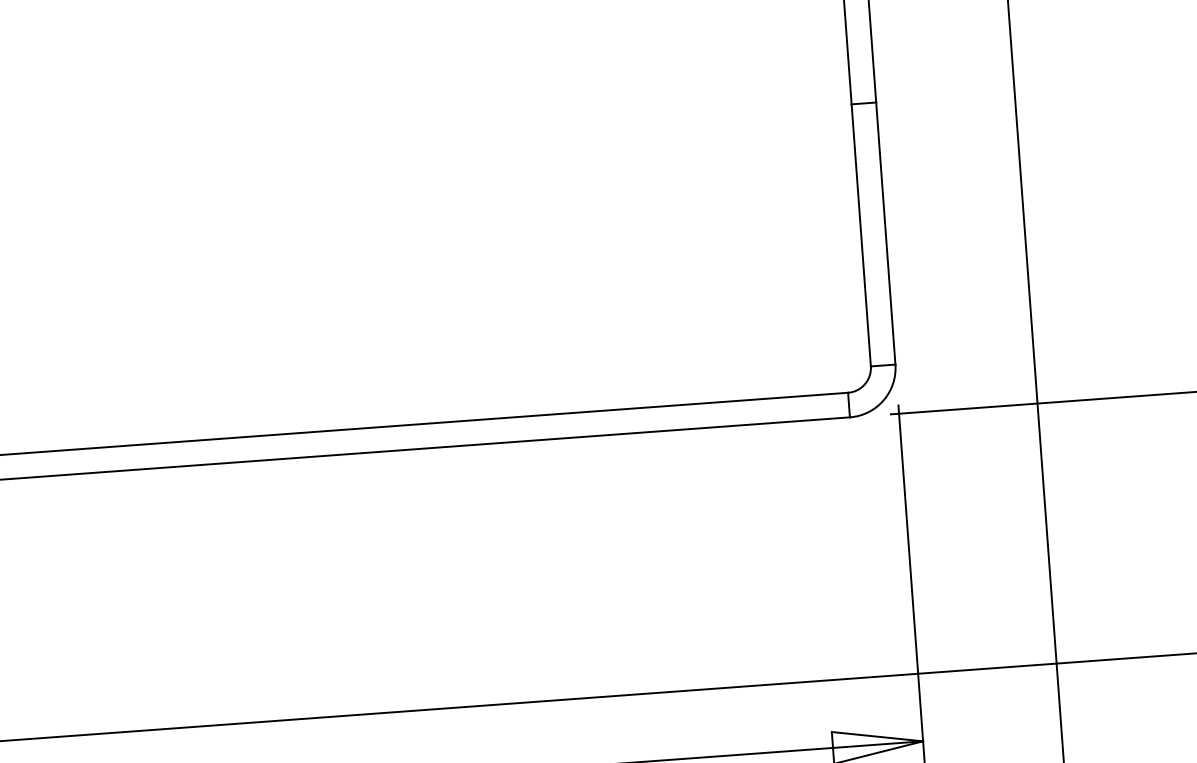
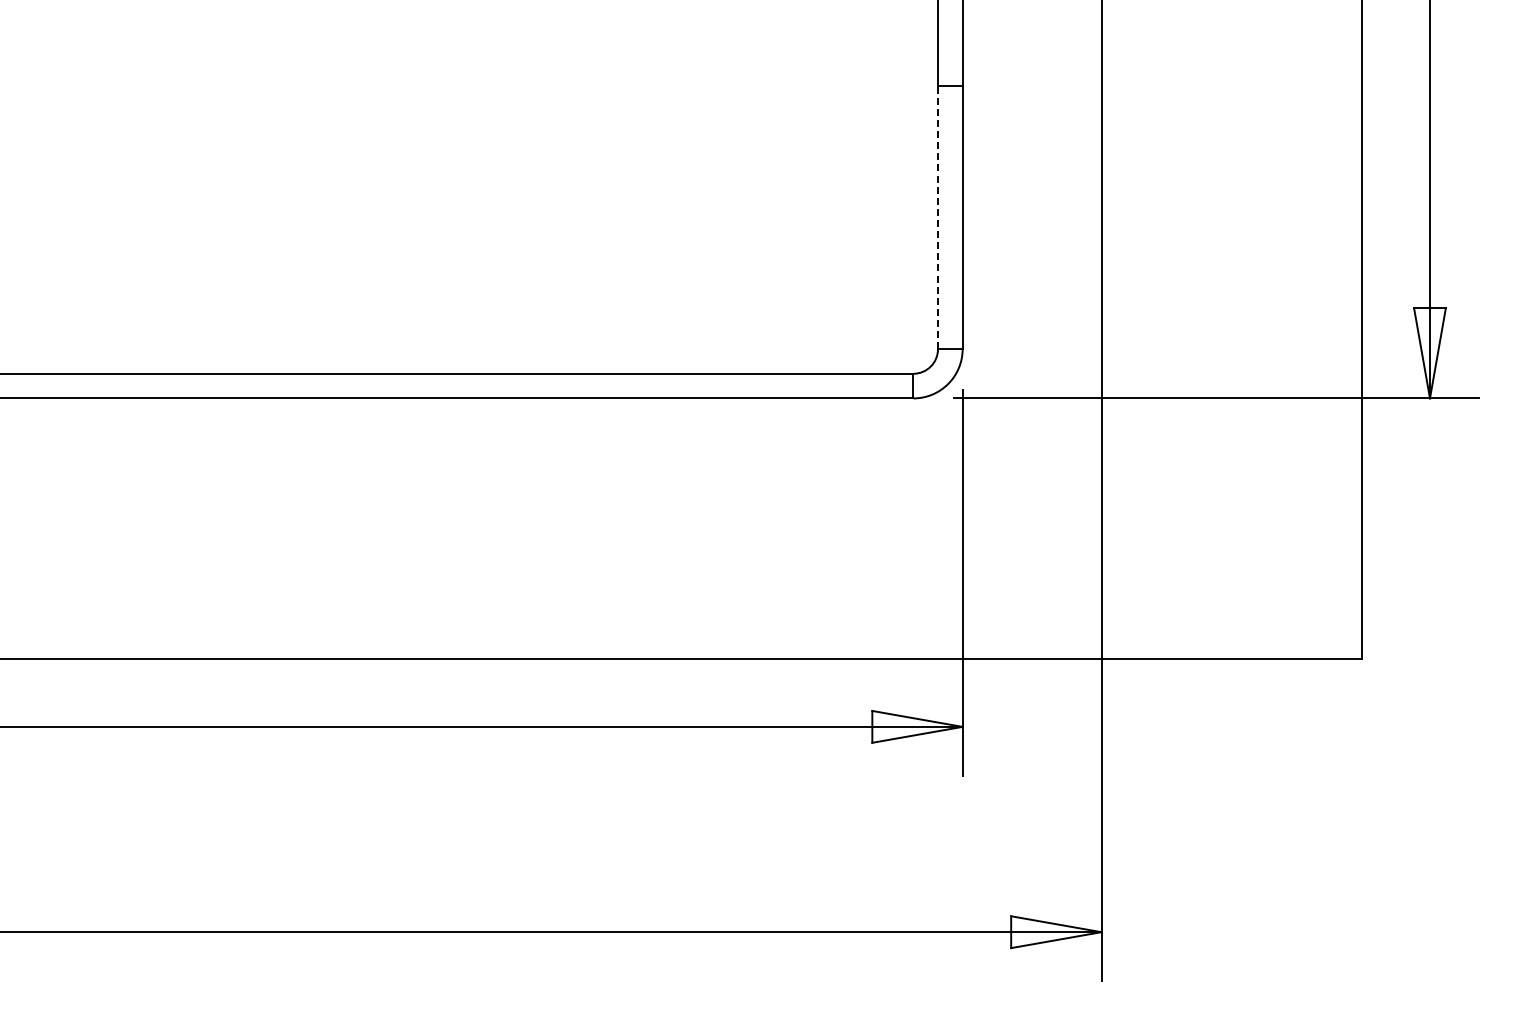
line: (861, 235) -> (938, 217), solid -> dashed

